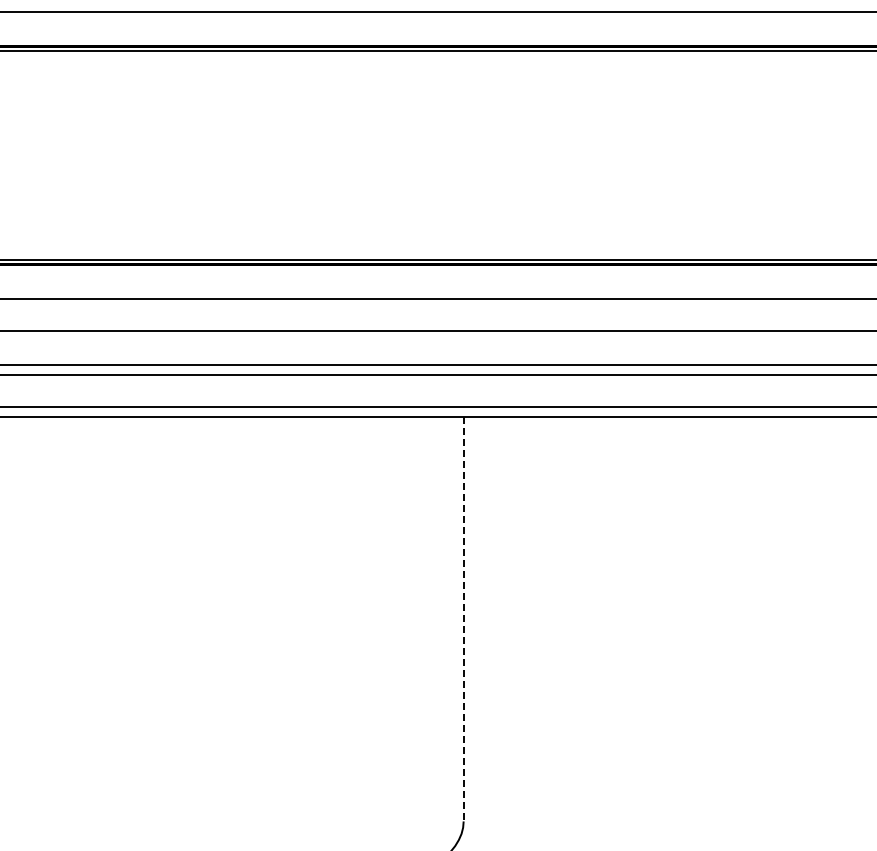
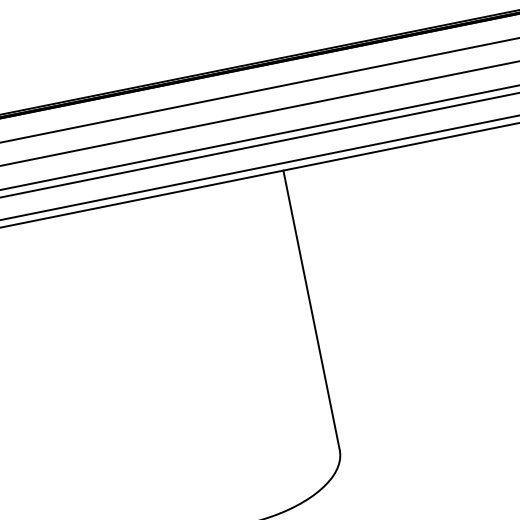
line: (463, 619) -> (311, 310), dashed -> solid

